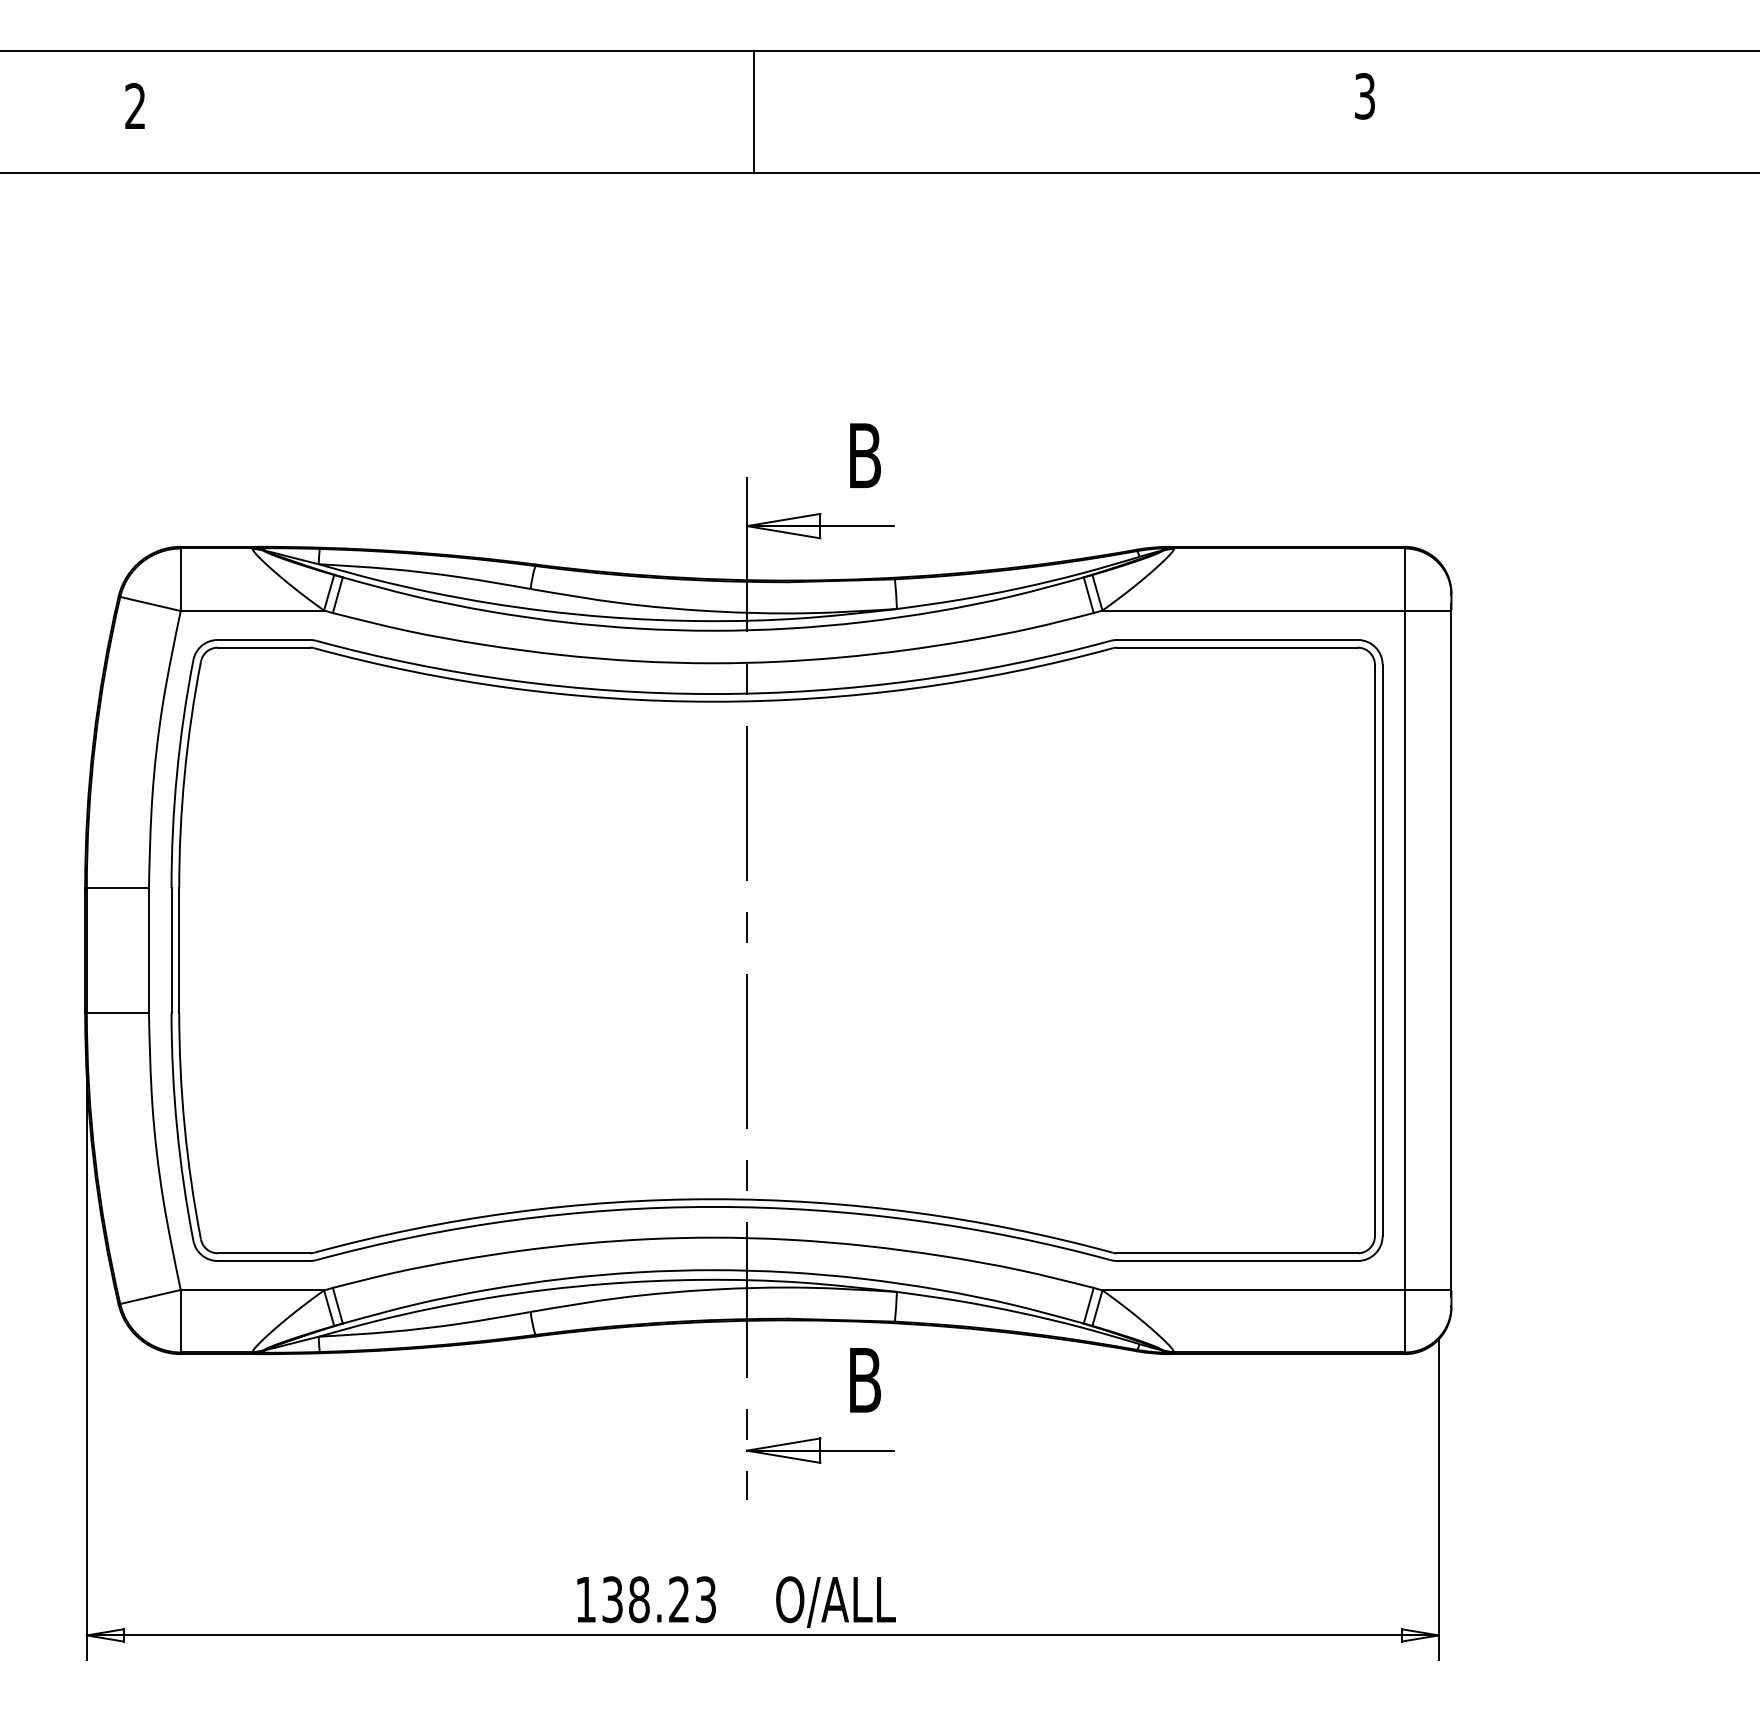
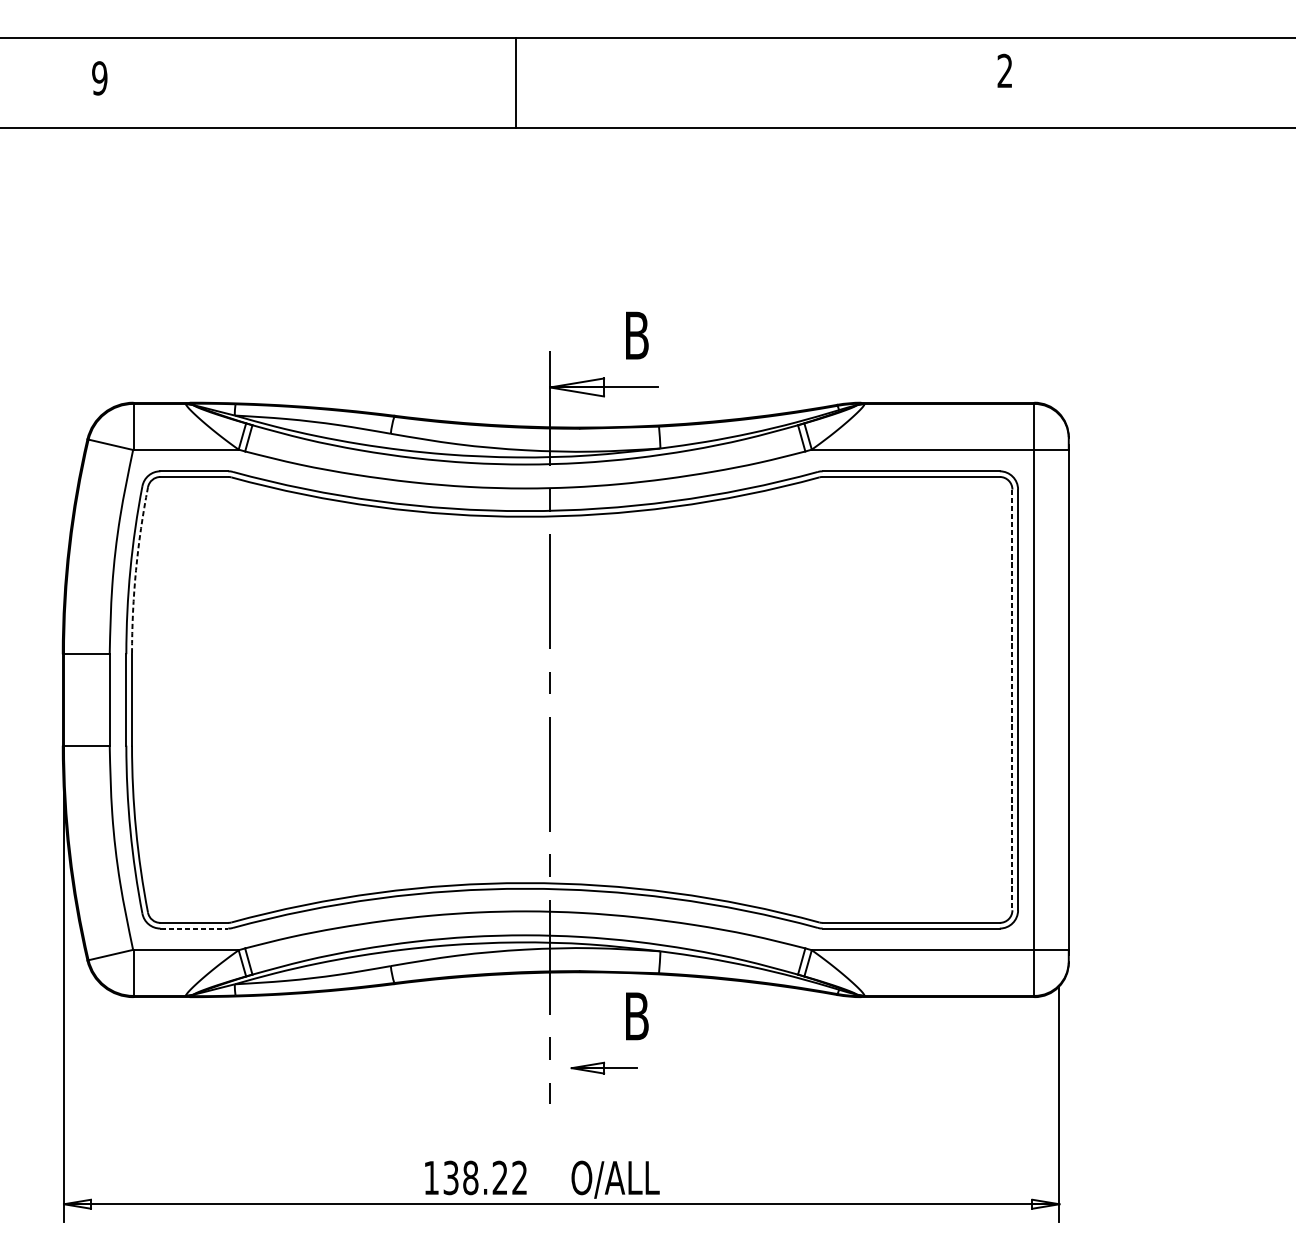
text: (1364, 96) -> (1004, 71), 3 -> 2
text: (135, 106) -> (99, 78), 2 -> 9
line: (753, 112) -> (515, 82), moved
arc: (184, 774) -> (135, 570), solid -> dashed
line: (1374, 950) -> (1012, 699), solid -> dashed
line: (264, 1261) -> (194, 928), solid -> dashed
part: (820, 1450) -> (604, 1068), size x0.6
text: (705, 1599) -> (519, 1177), 138.23 -> 138.22

